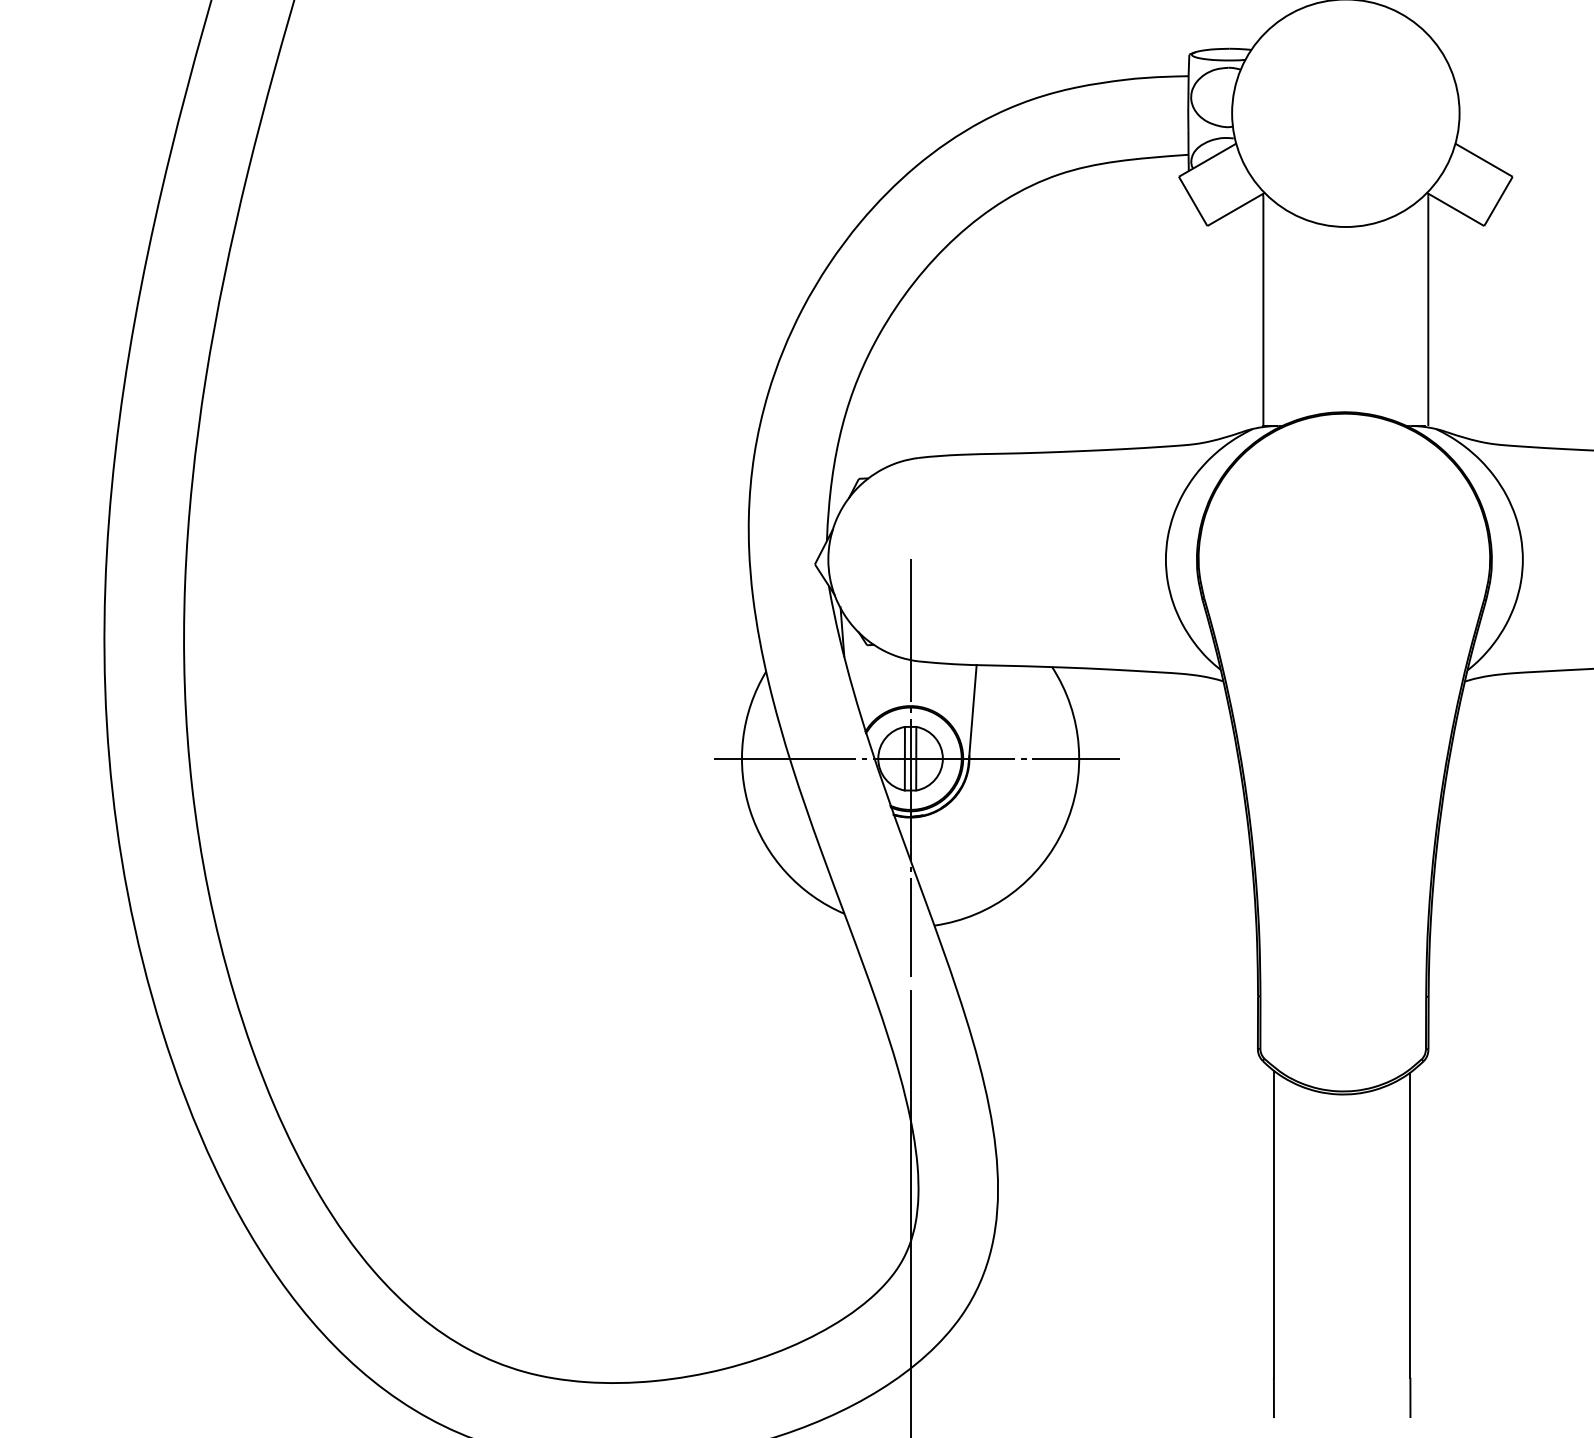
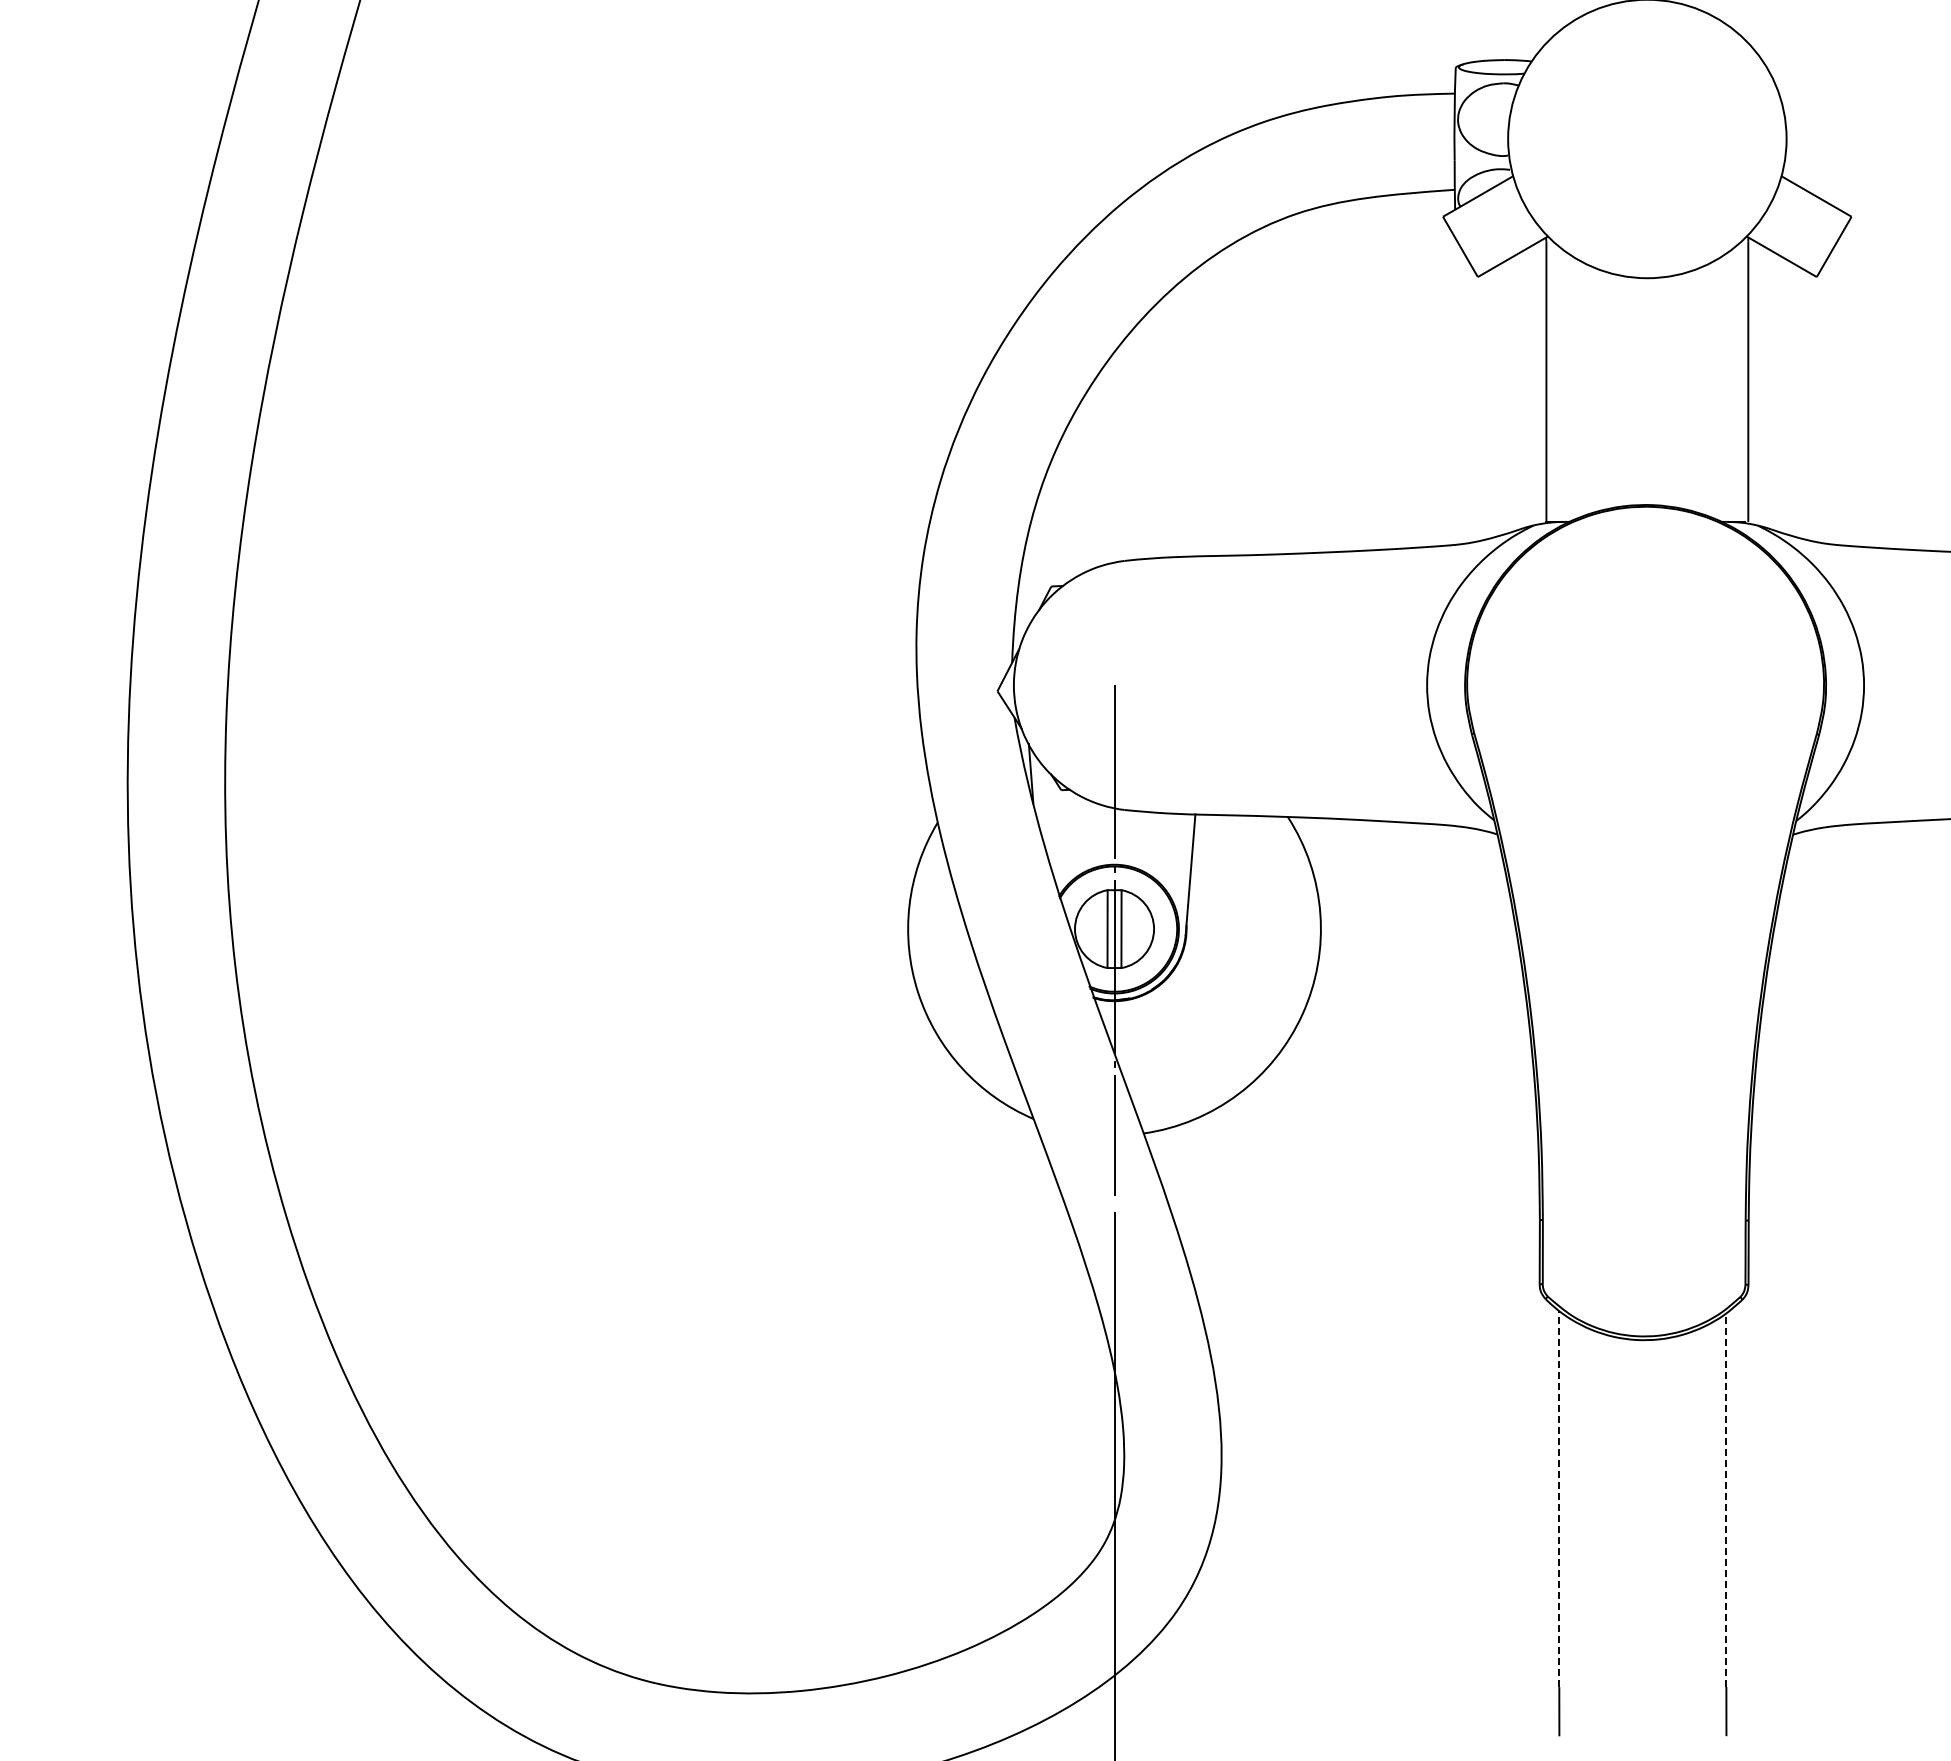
line: (916, 759) -> (1121, 929), removed
line: (1274, 1224) -> (1559, 1499), solid -> dashed
line: (1410, 1225) -> (1726, 1500), solid -> dashed

